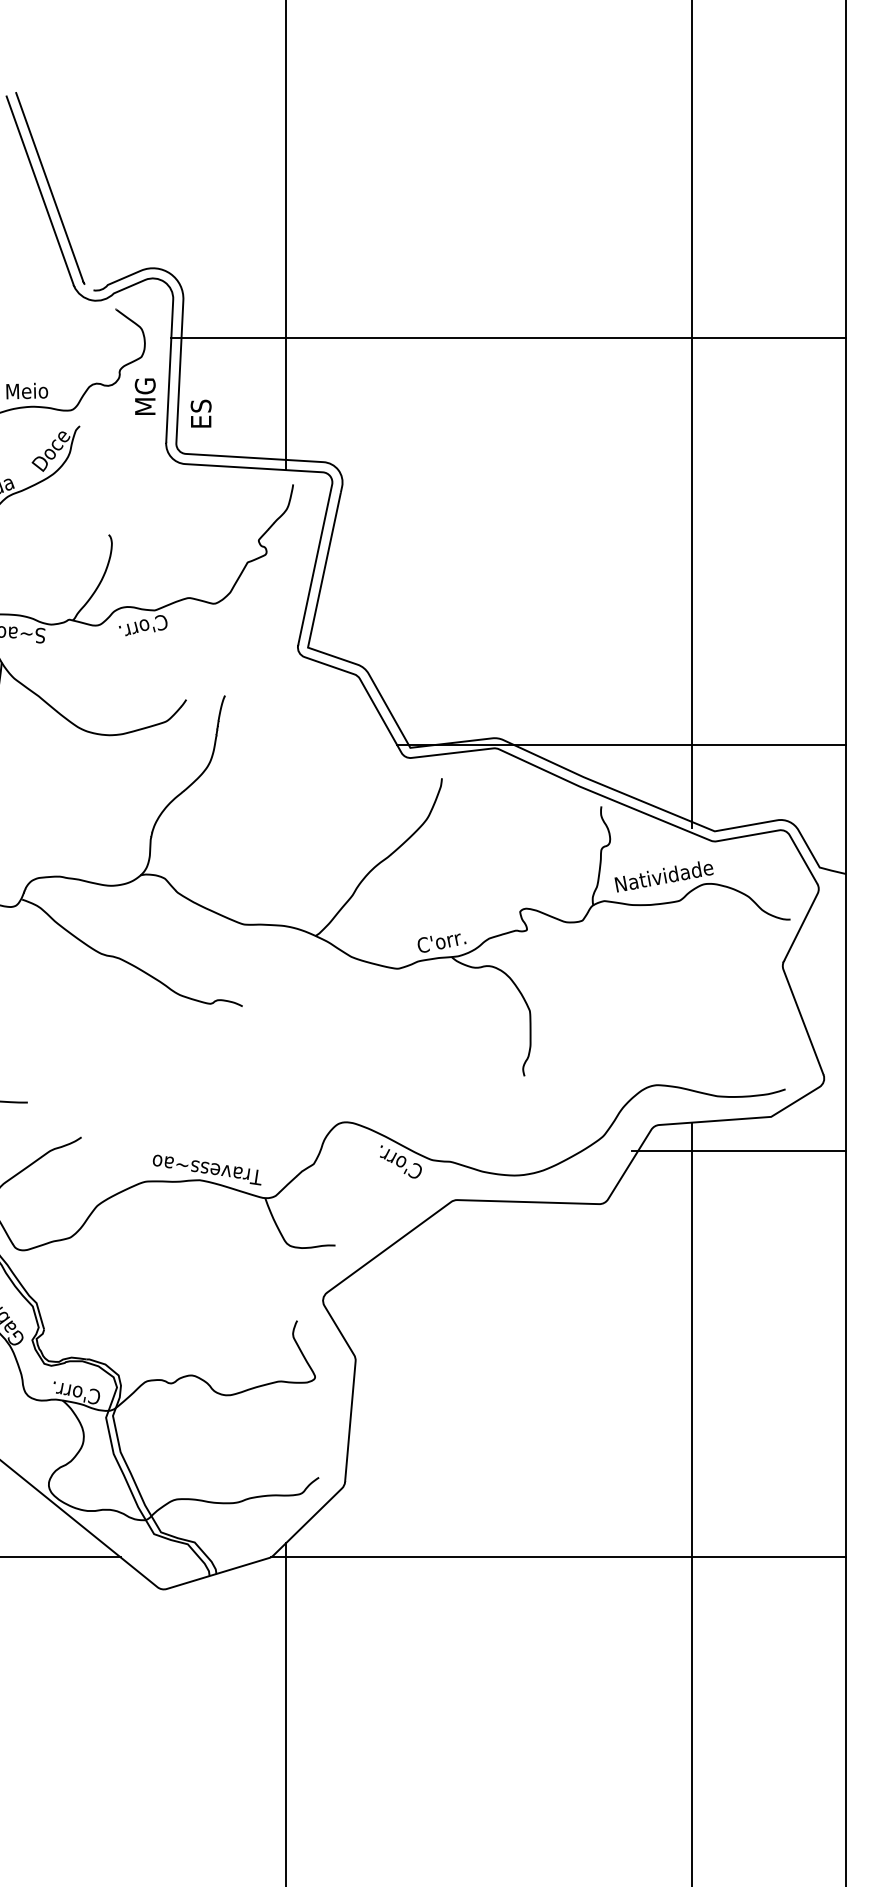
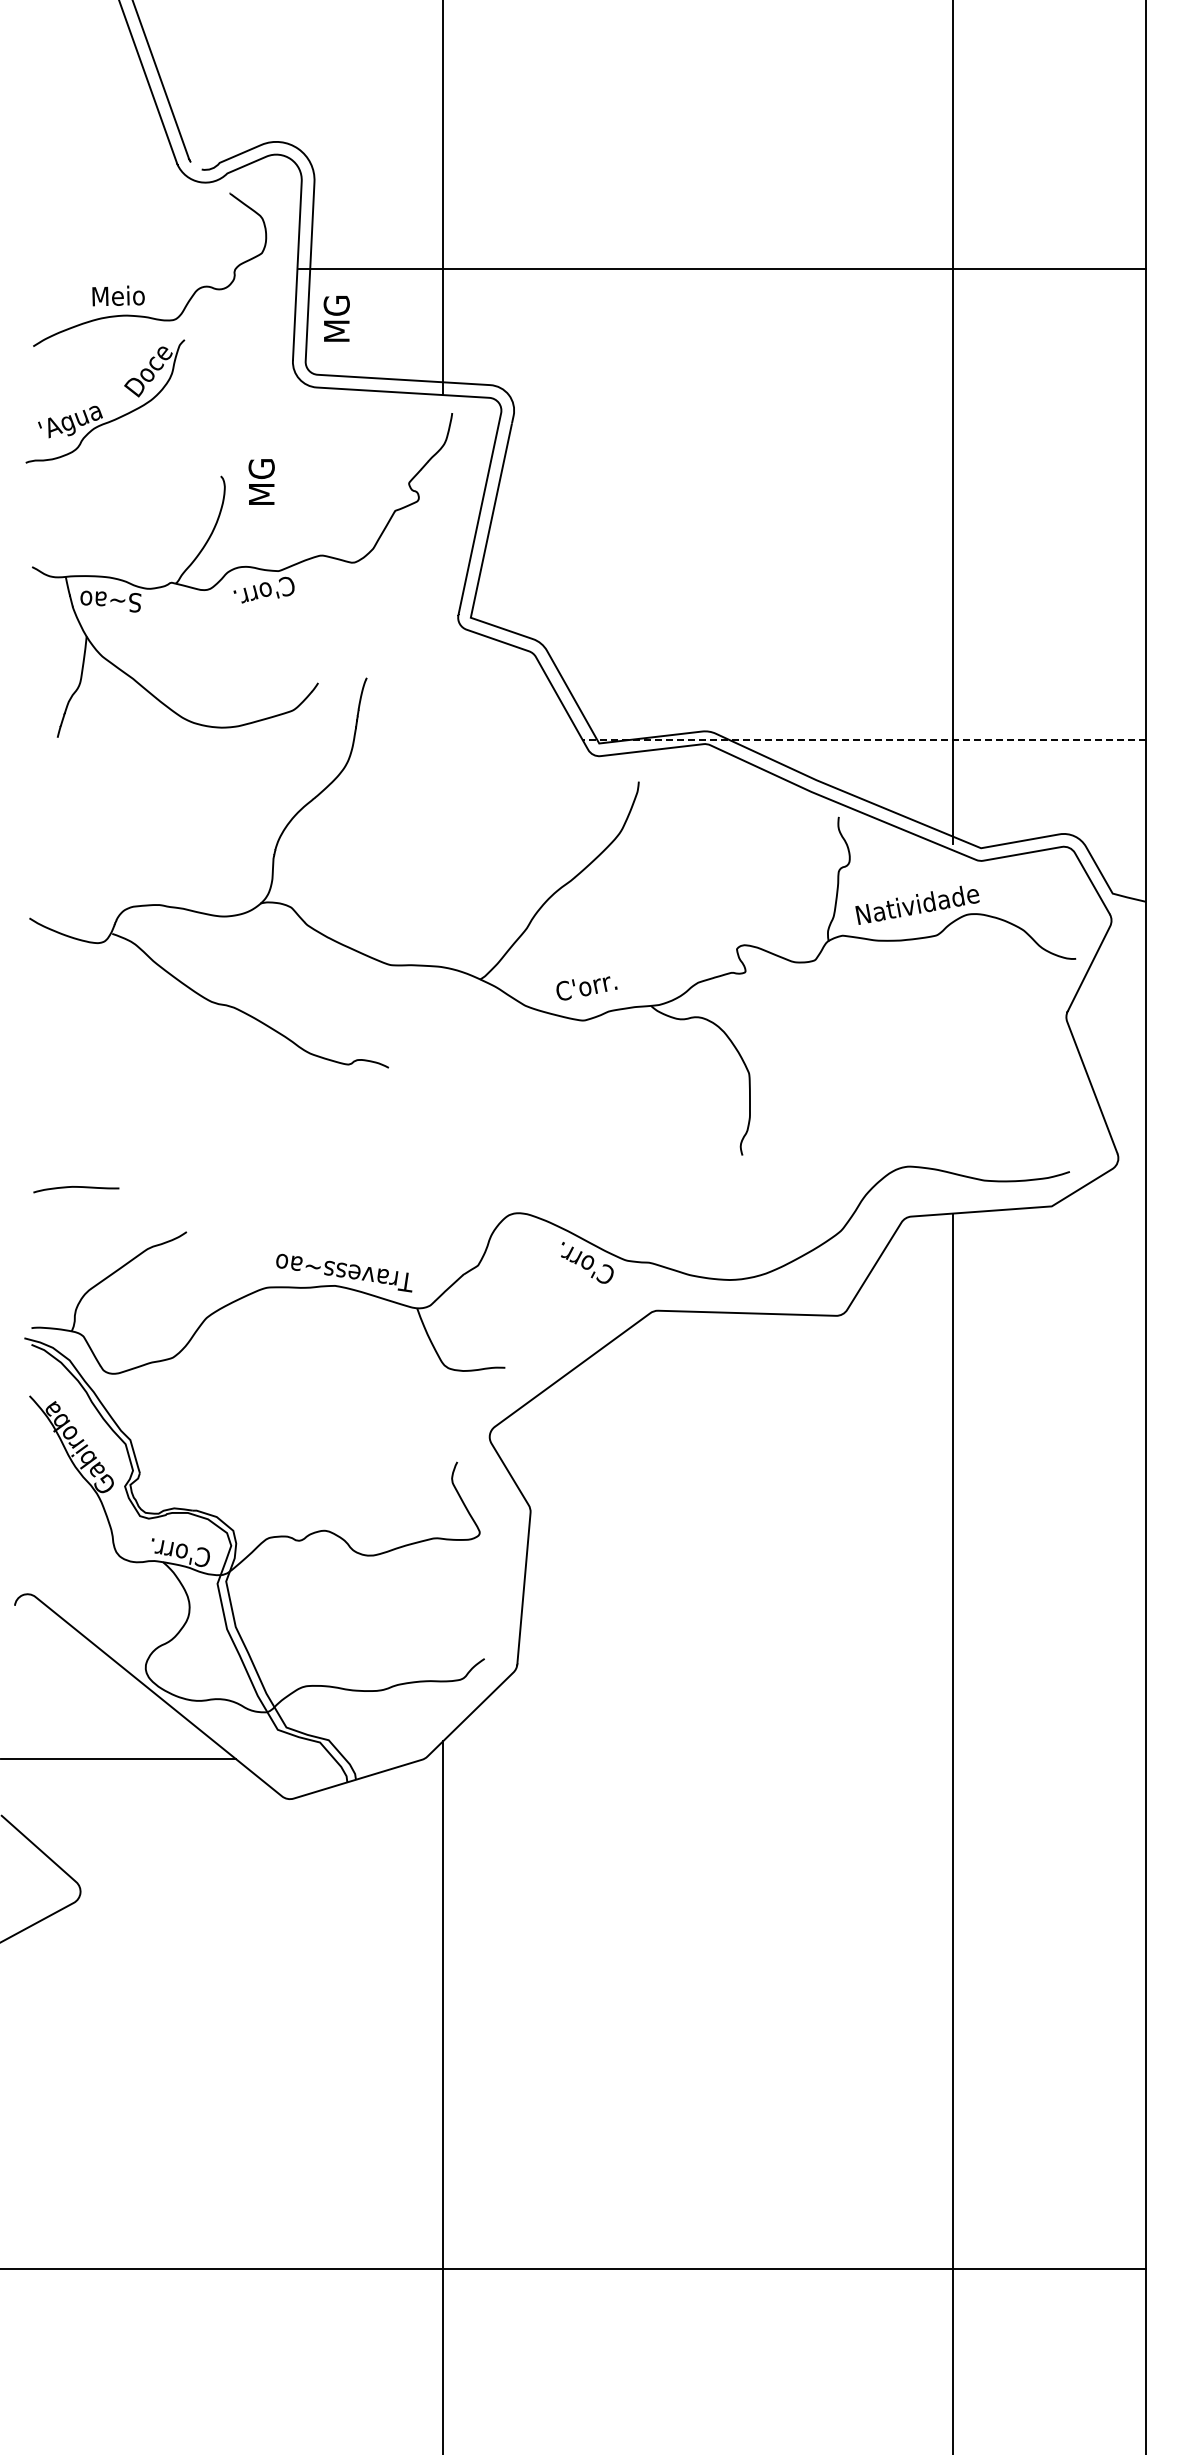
line: (508, 338) -> (722, 268), moved
text: (145, 396) -> (261, 481), moved
text: (200, 408) -> (336, 317), ES -> MG
line: (621, 744) -> (864, 739), solid -> dashed
text: (441, 943) -> (586, 988), moved
line: (738, 1151) -> (1010, 1249), removed
line: (558, 1557) -> (784, 1758), removed

